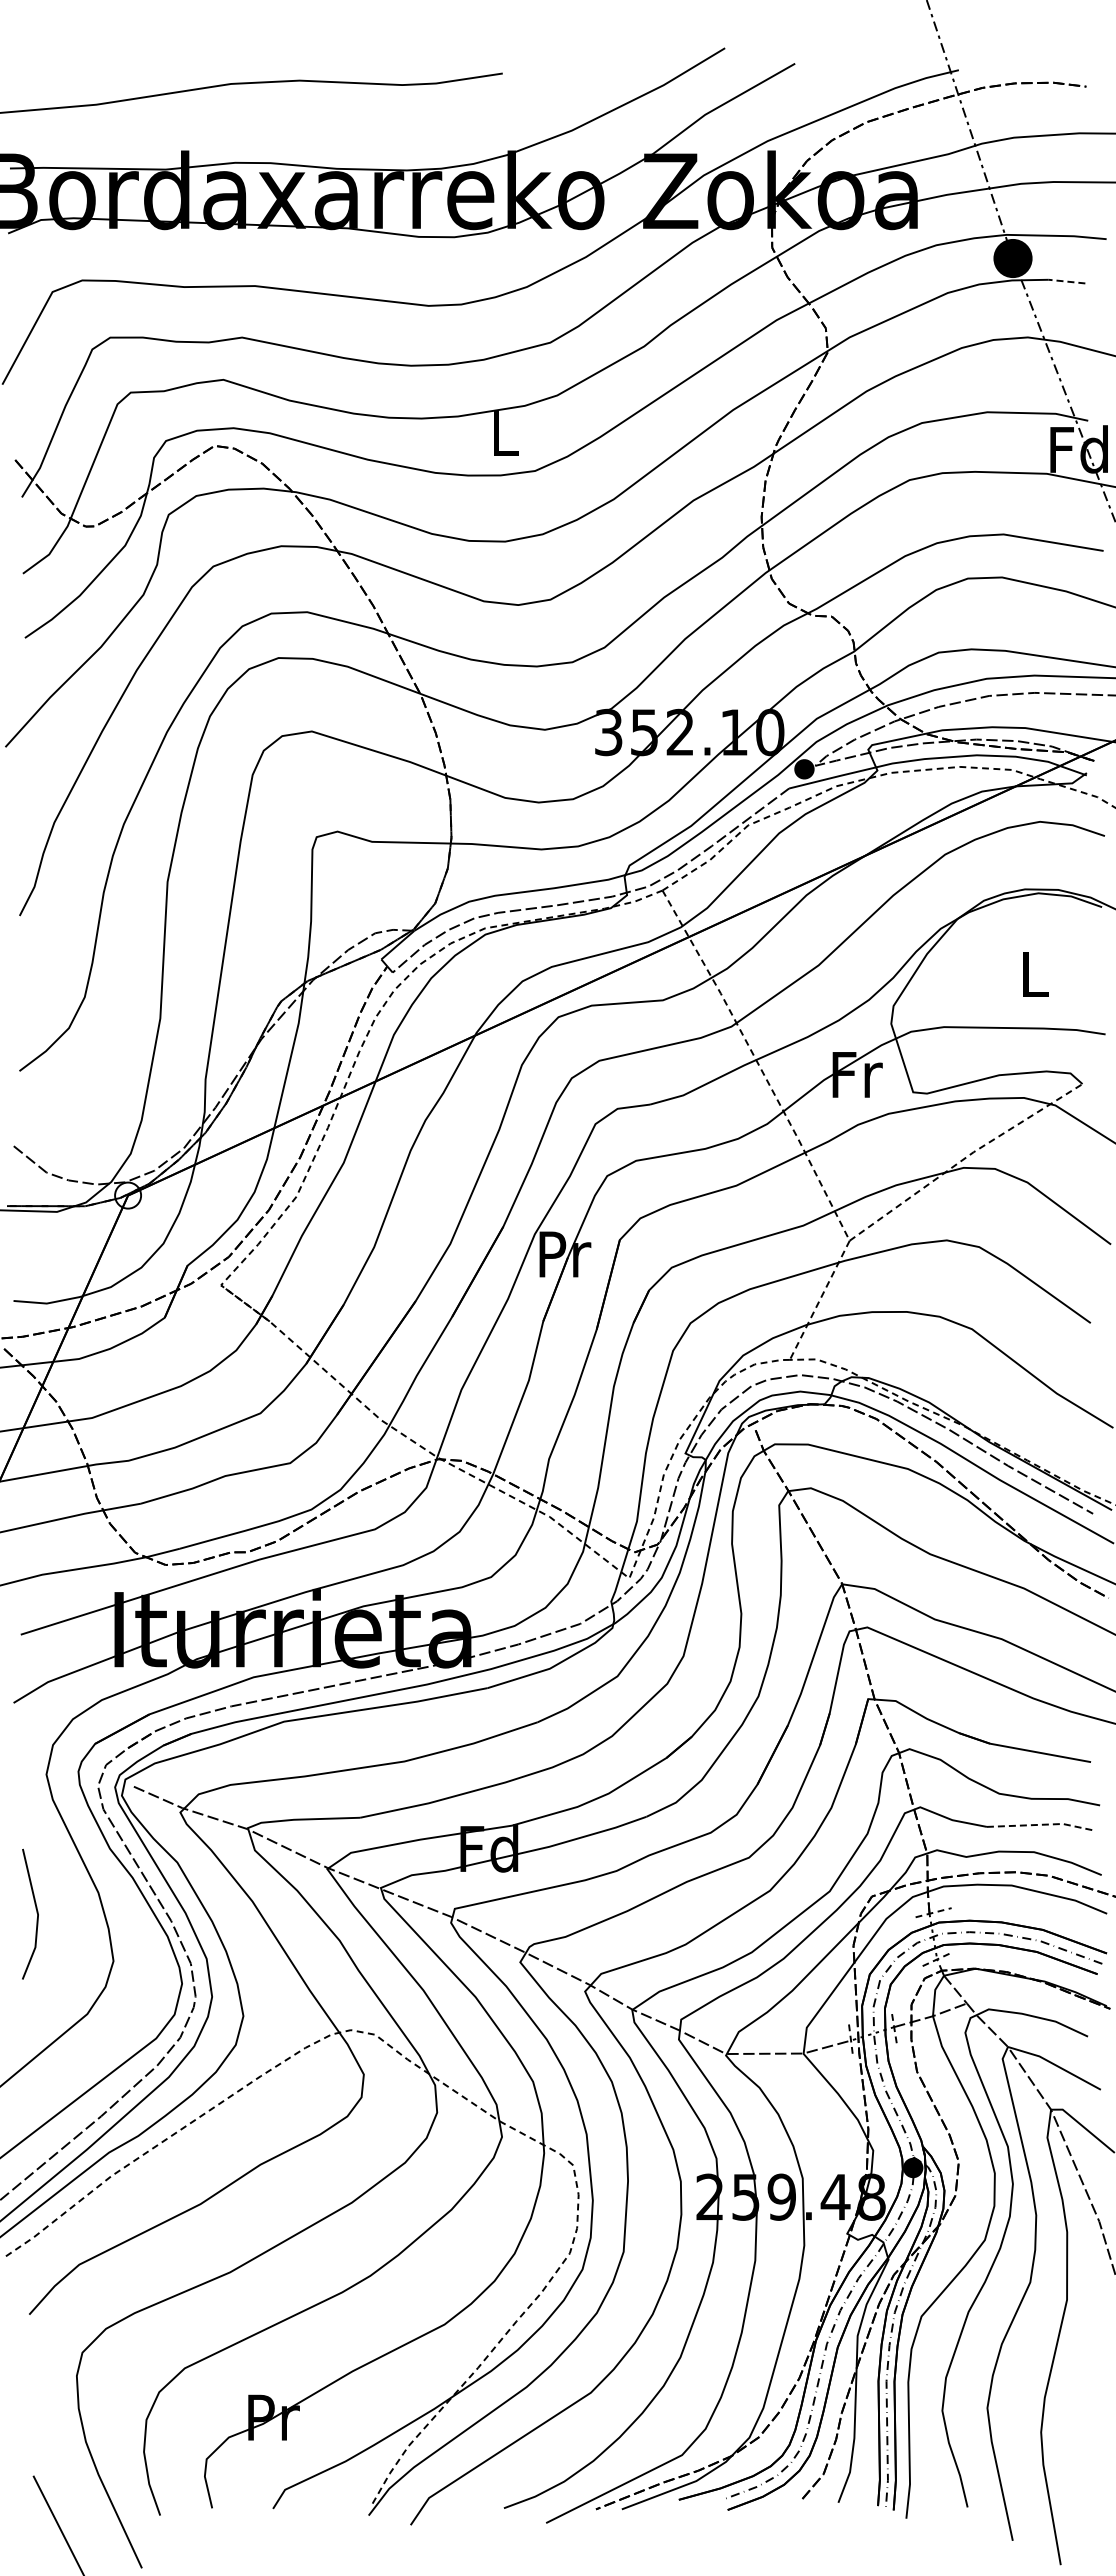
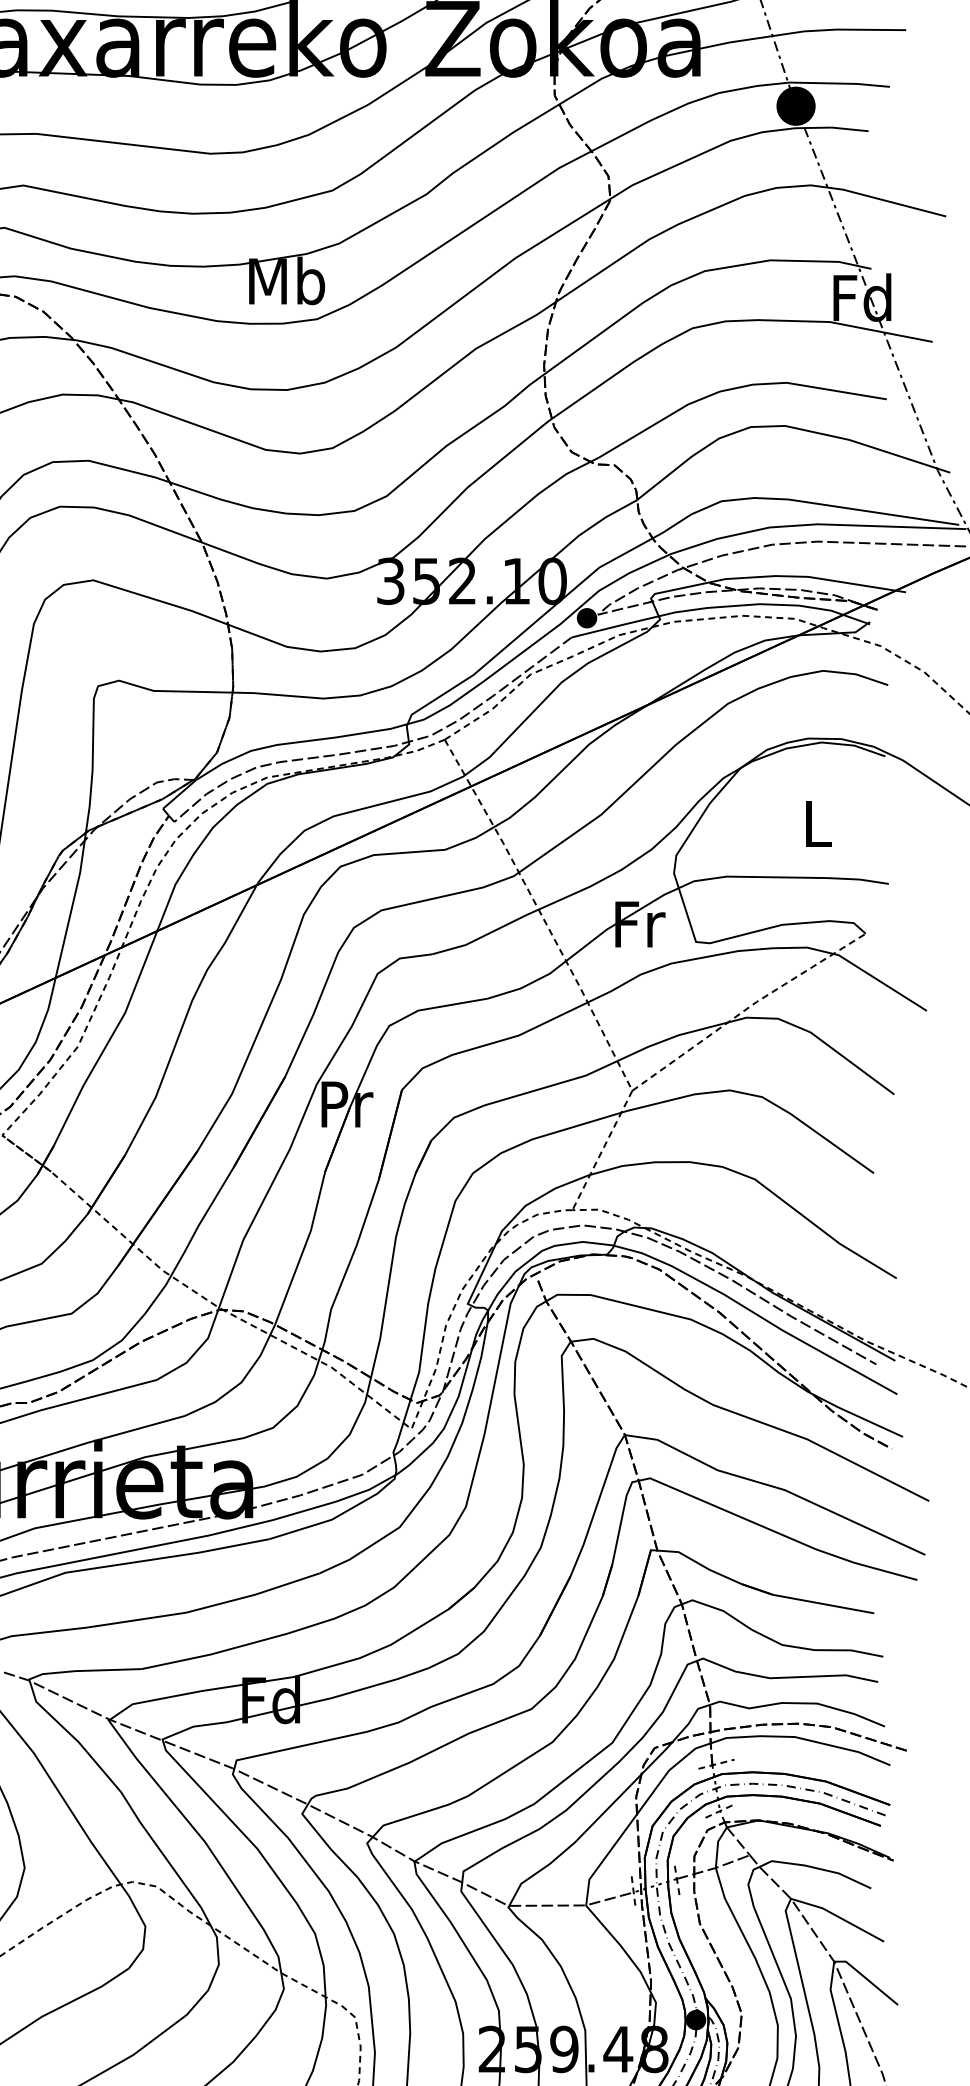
line: (1066, 281) -> (849, 129), dashed -> solid
text: (505, 432) -> (287, 280), L -> Mb
line: (1042, 1824) -> (825, 1675), dashed -> solid

